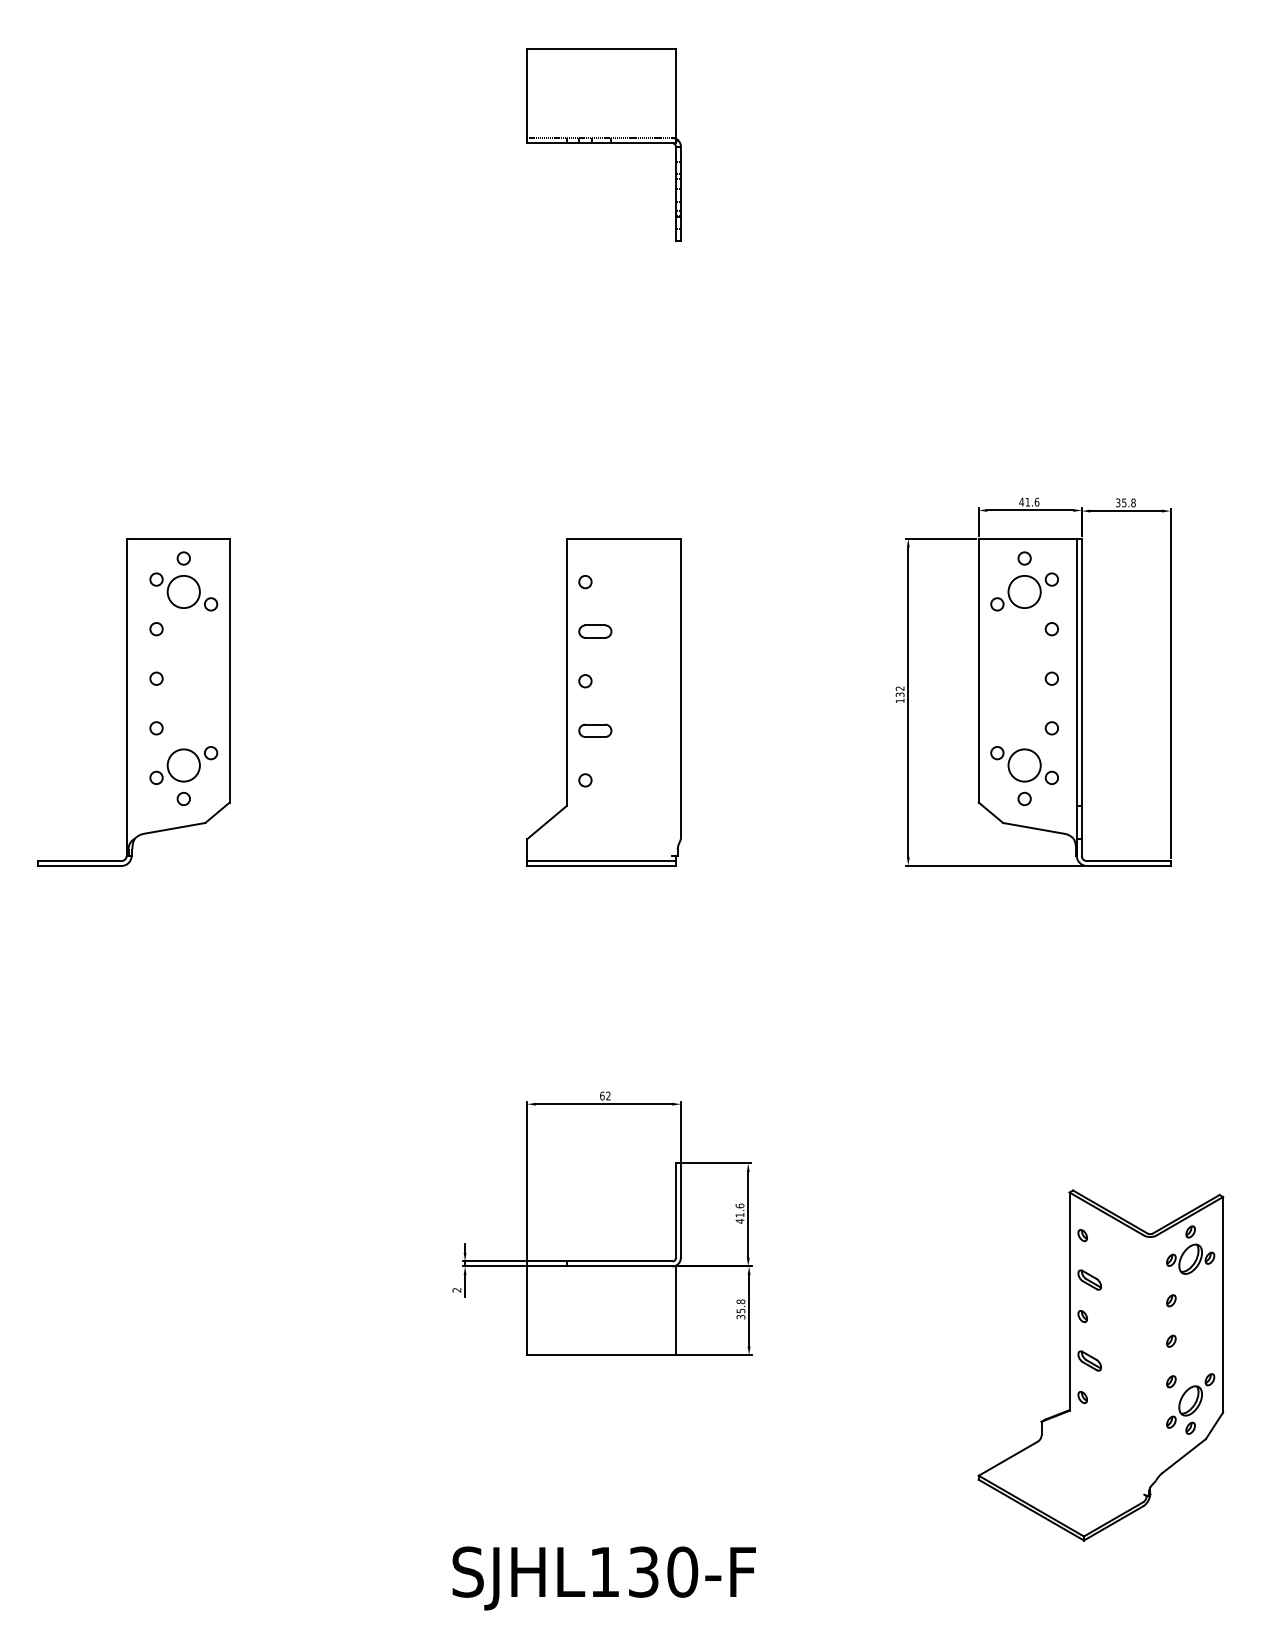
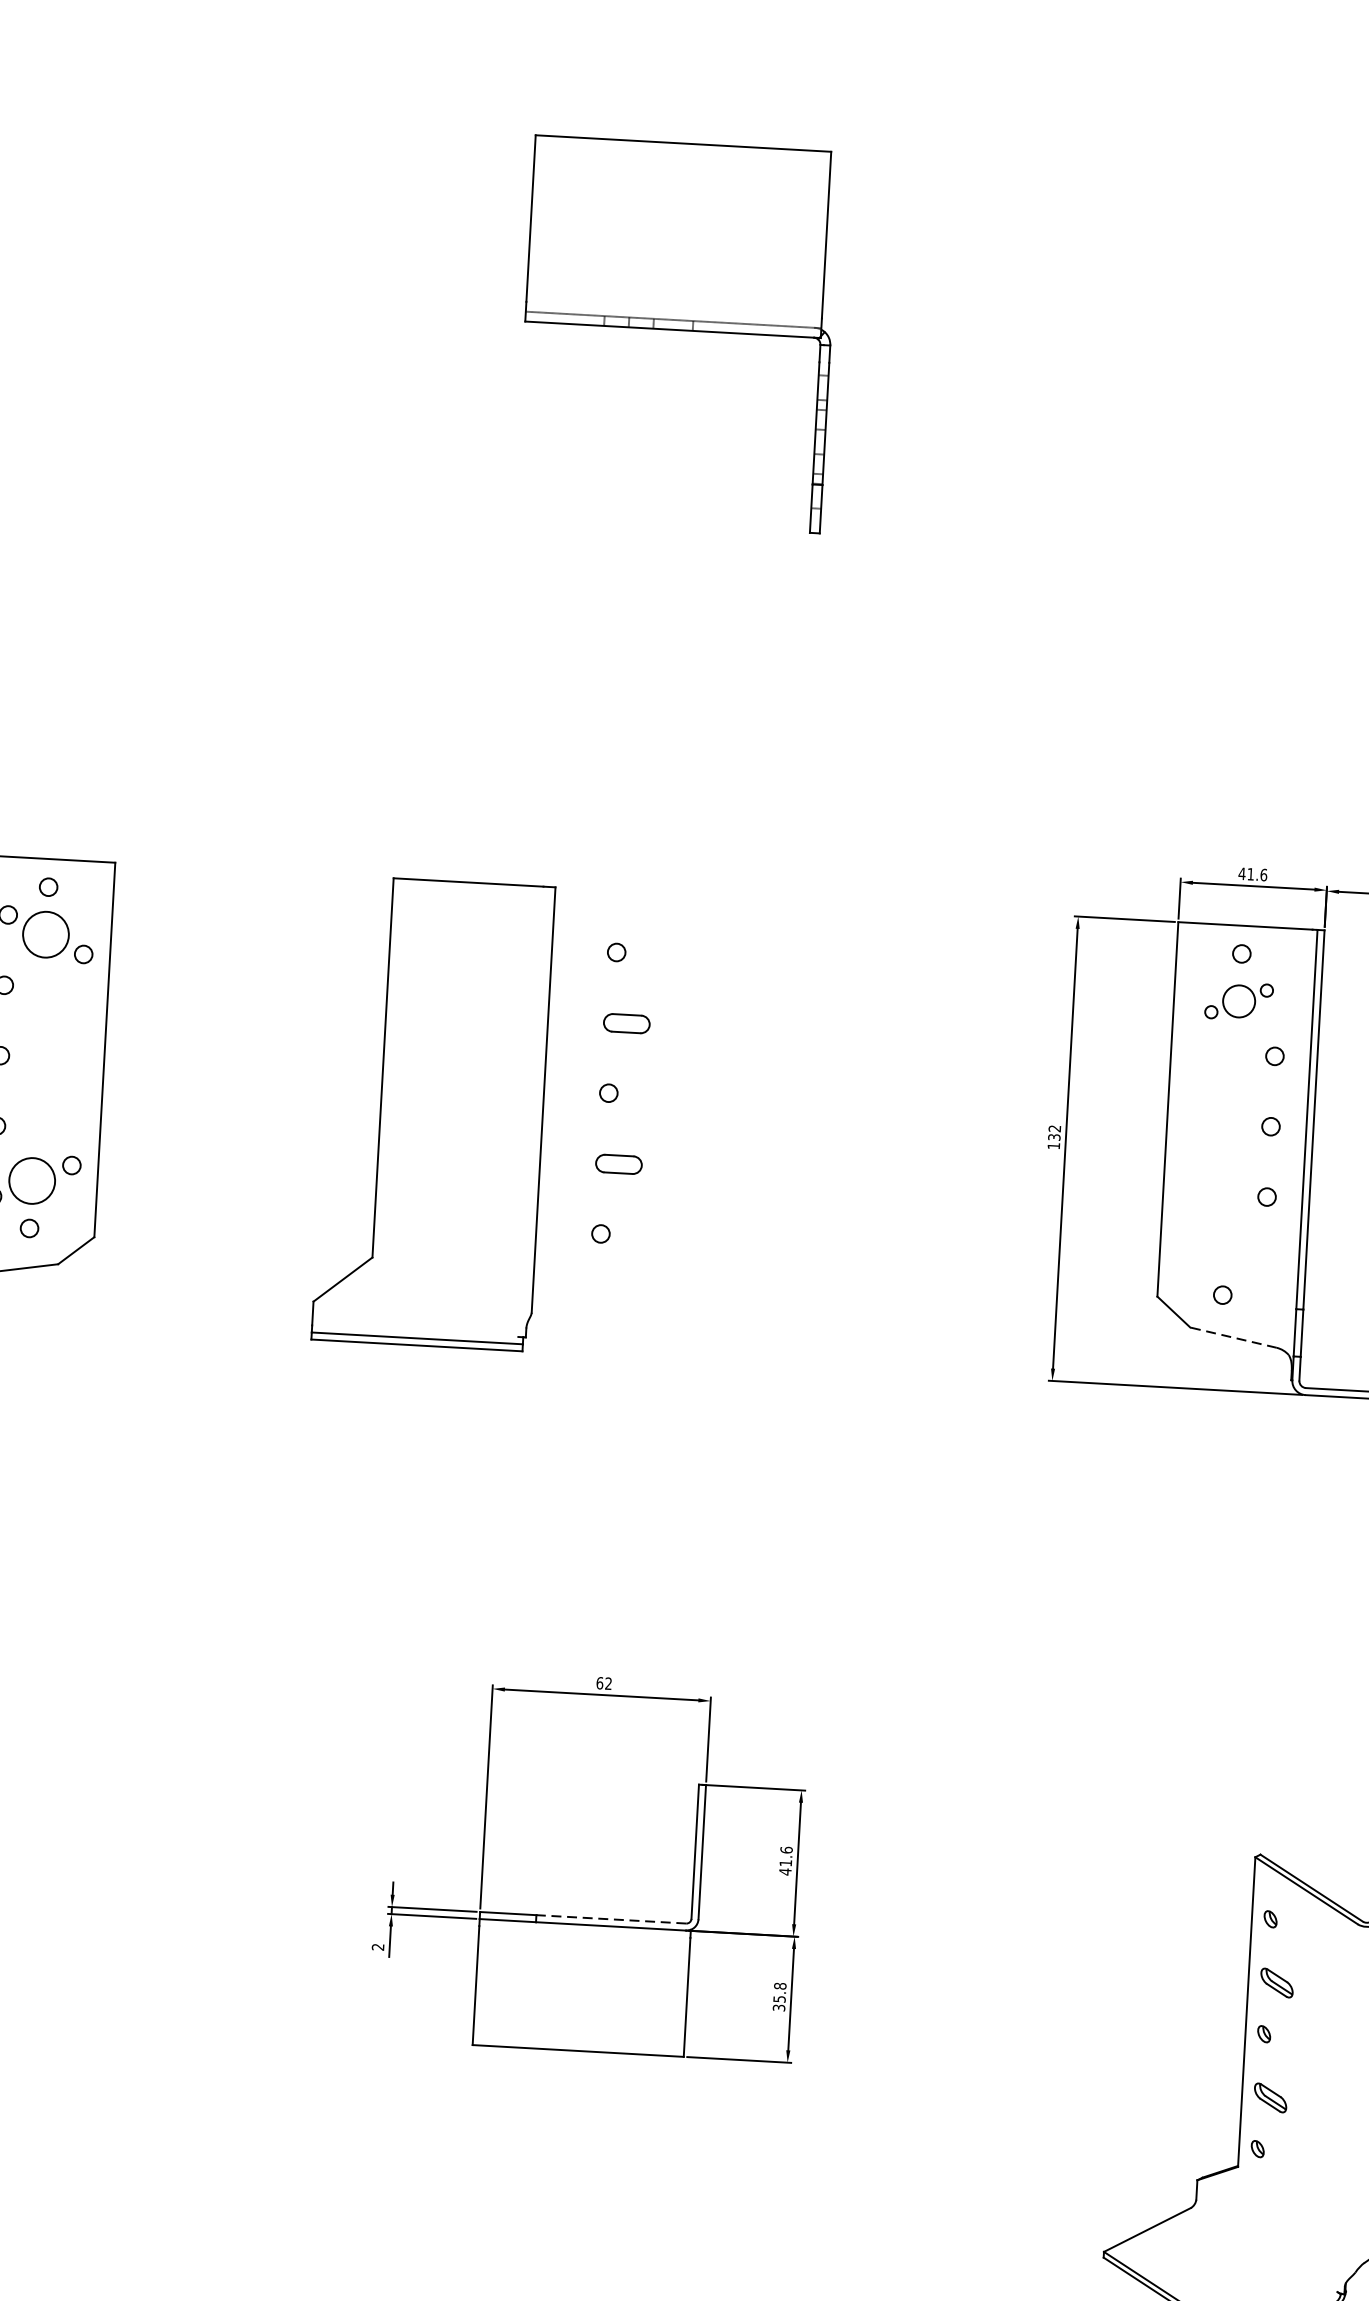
part: (603, 144) -> (677, 332), size x1.4
part: (1024, 591) -> (1239, 1000), size x0.7
part: (603, 702) -> (432, 1113), moved
part: (1024, 765) -> (1225, 1247), removed
line: (1033, 828) -> (1232, 1337), solid -> dashed
line: (619, 1261) -> (611, 1919), solid -> dashed

